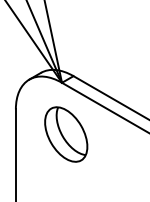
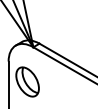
part: (65, 133) -> (27, 81), moved

